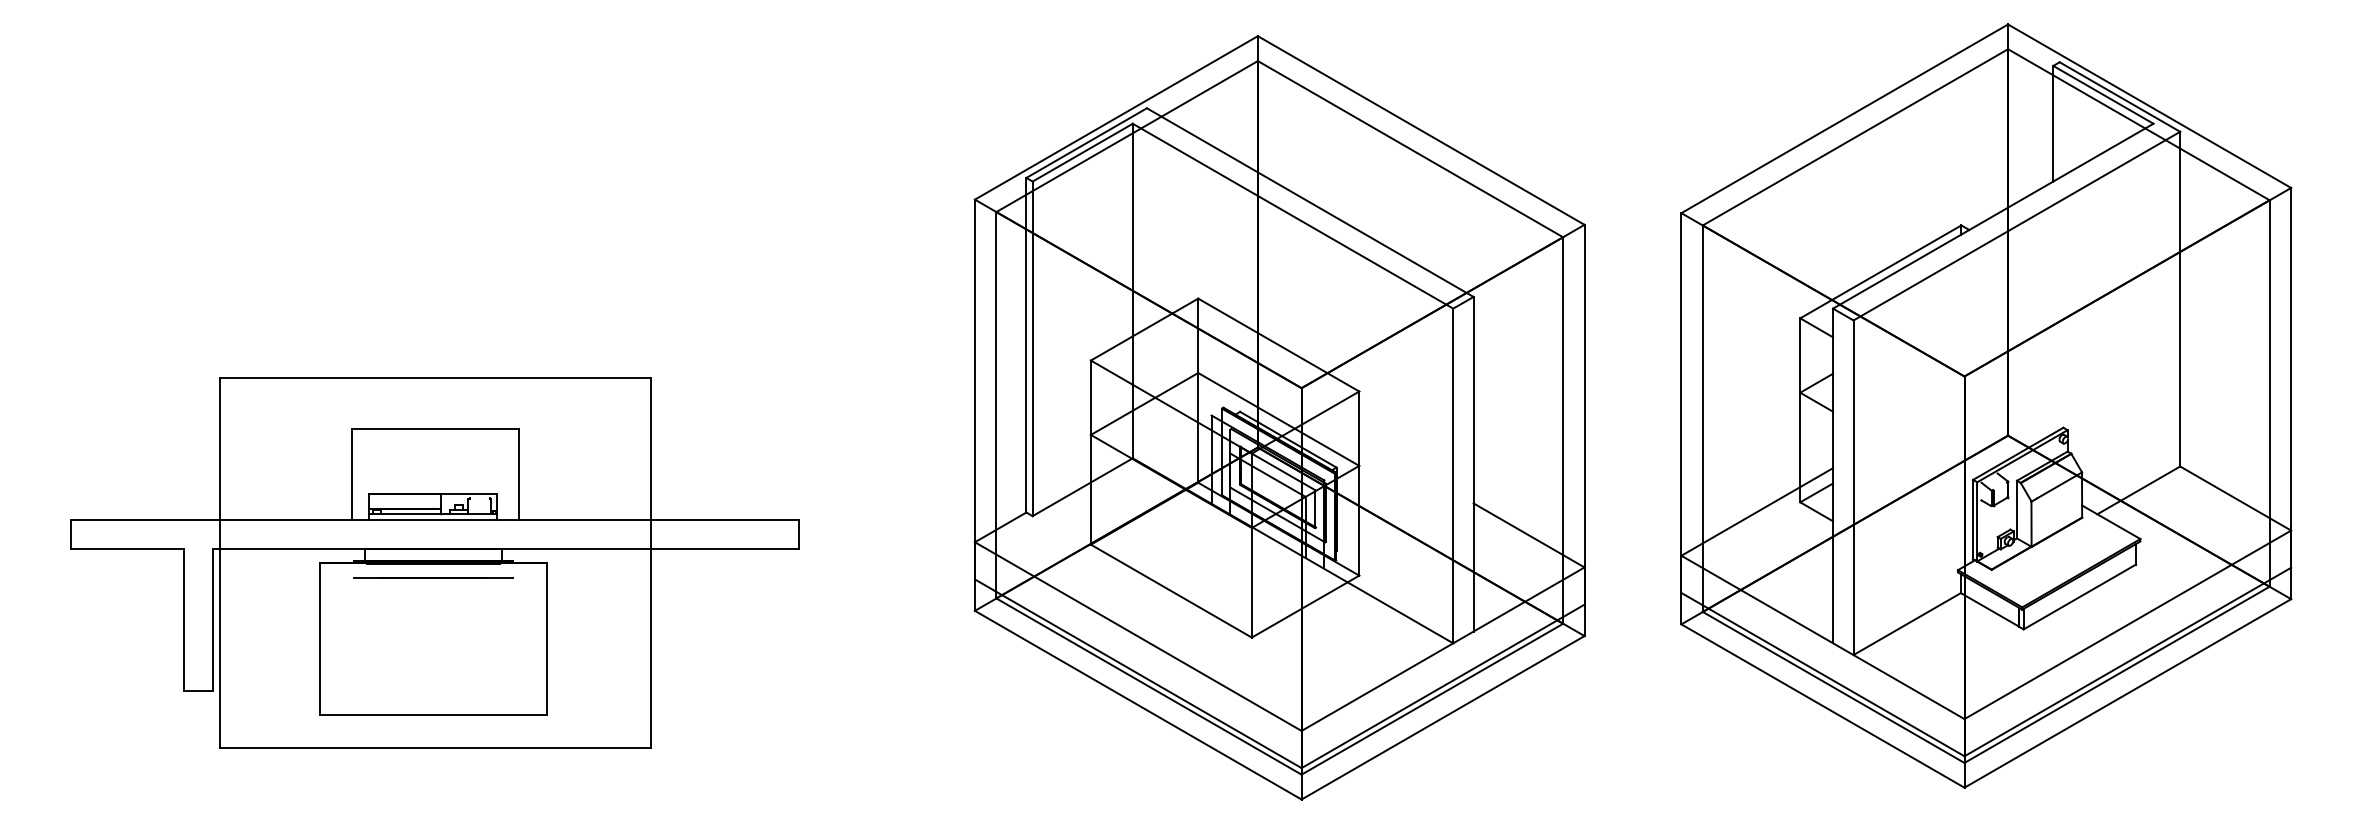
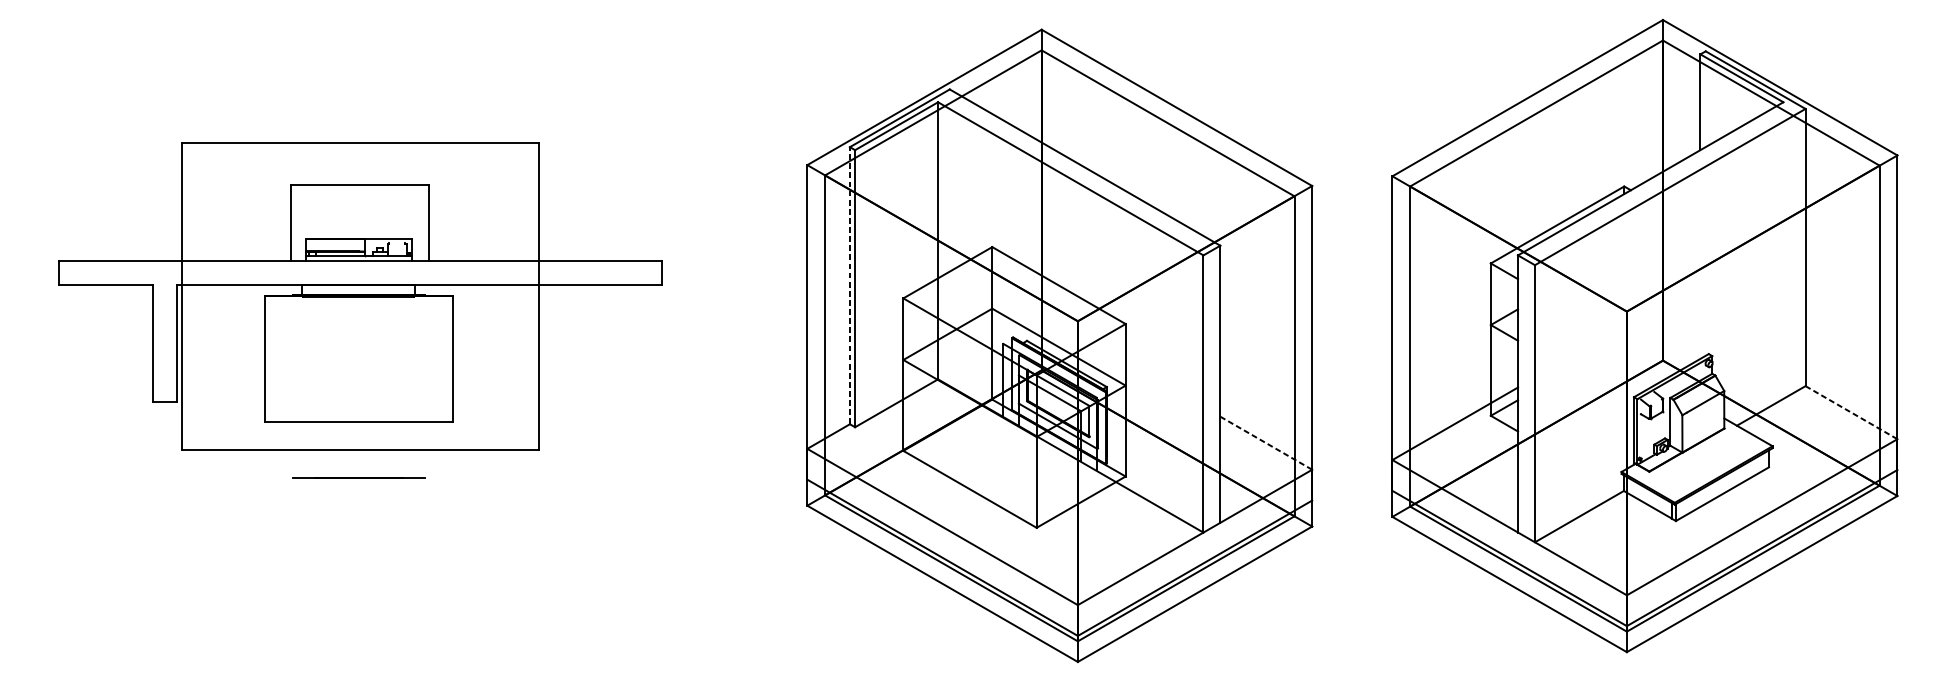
line: (1026, 344) -> (850, 285), solid -> dashed
line: (2236, 498) -> (1852, 412), solid -> dashed
line: (1529, 535) -> (1266, 443), solid -> dashed
part: (434, 562) -> (359, 295), moved

